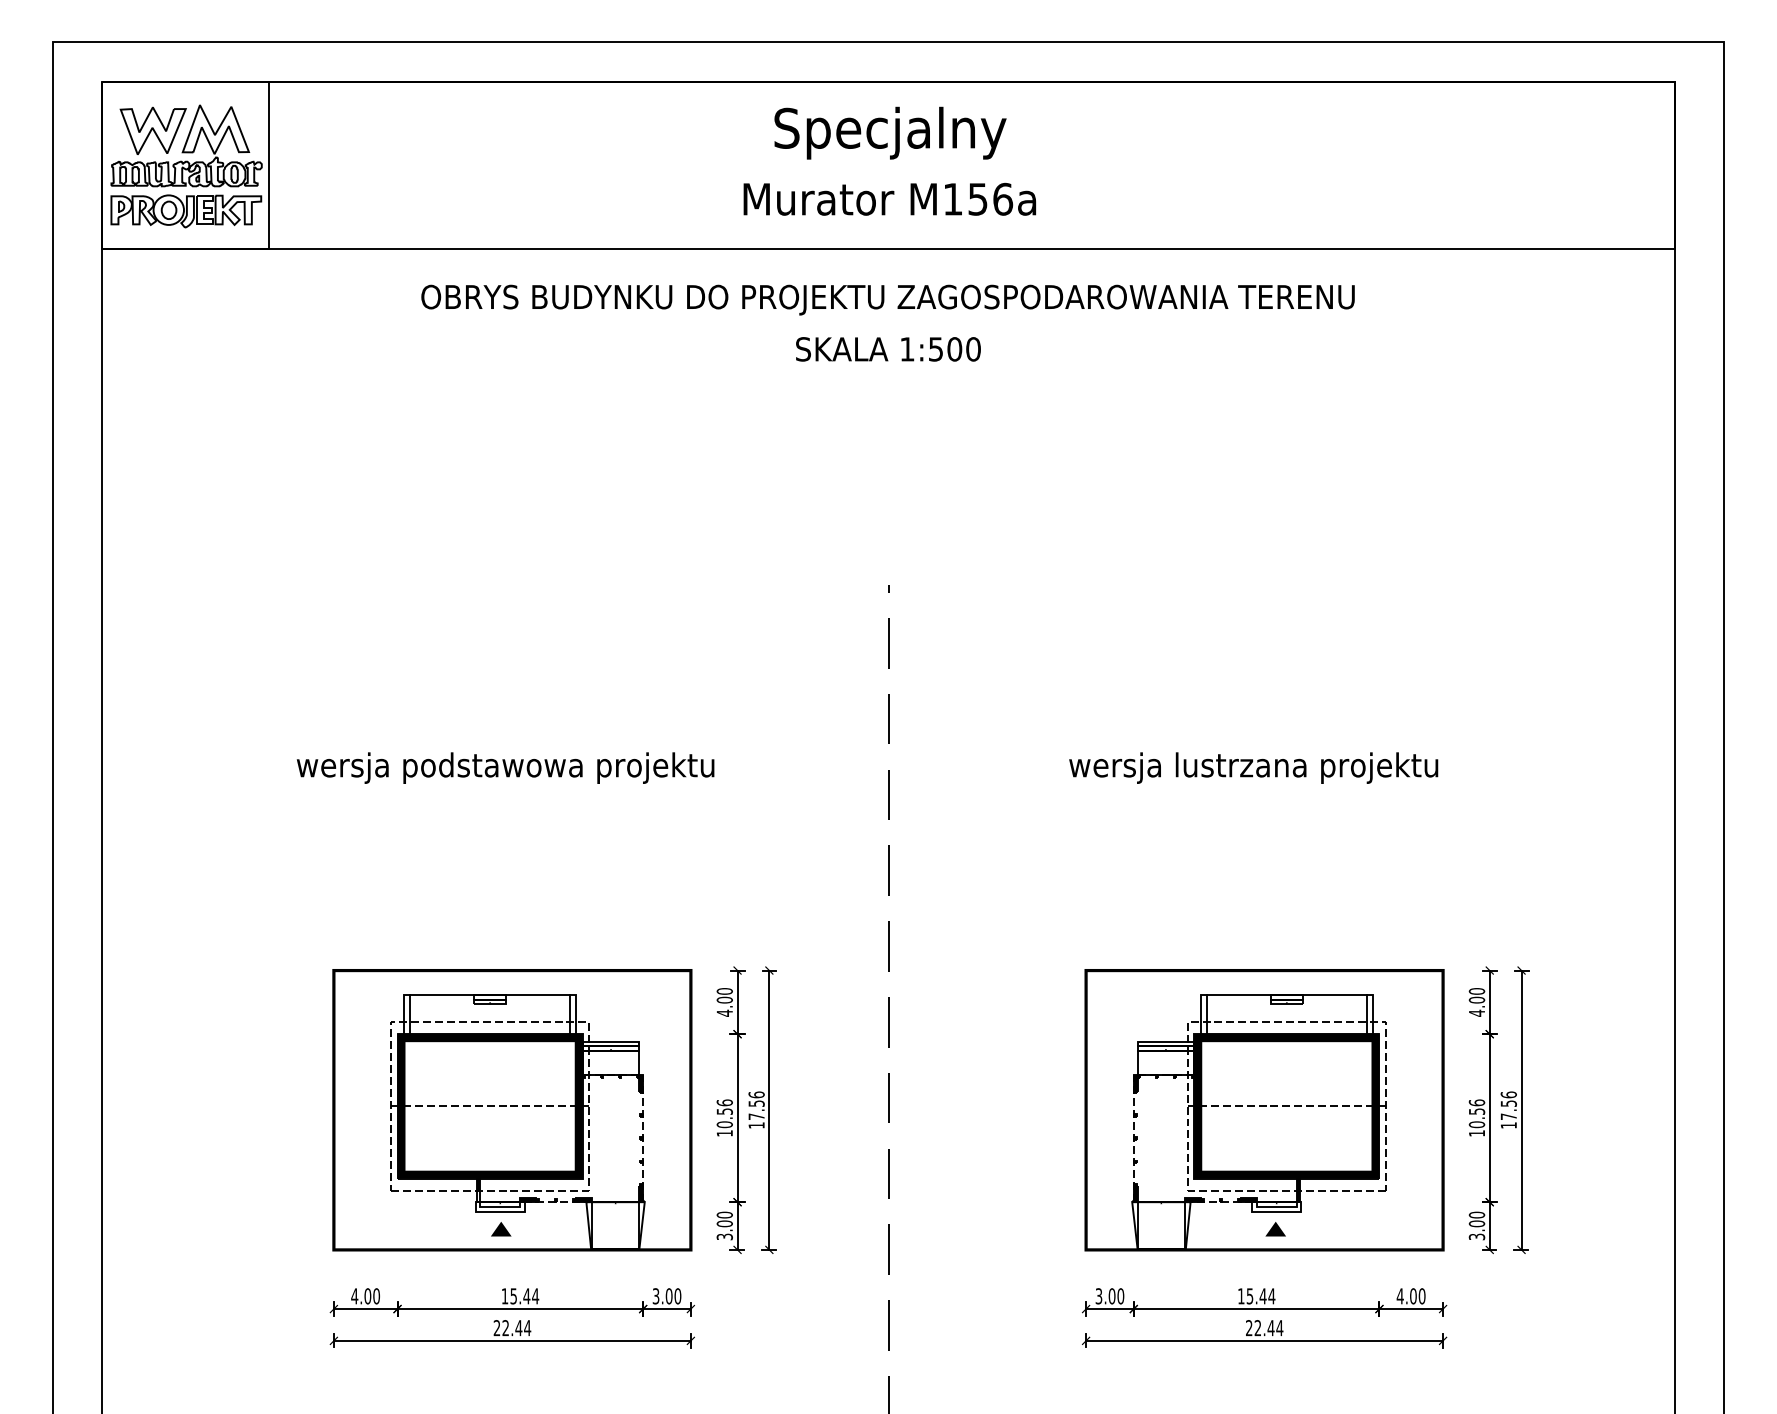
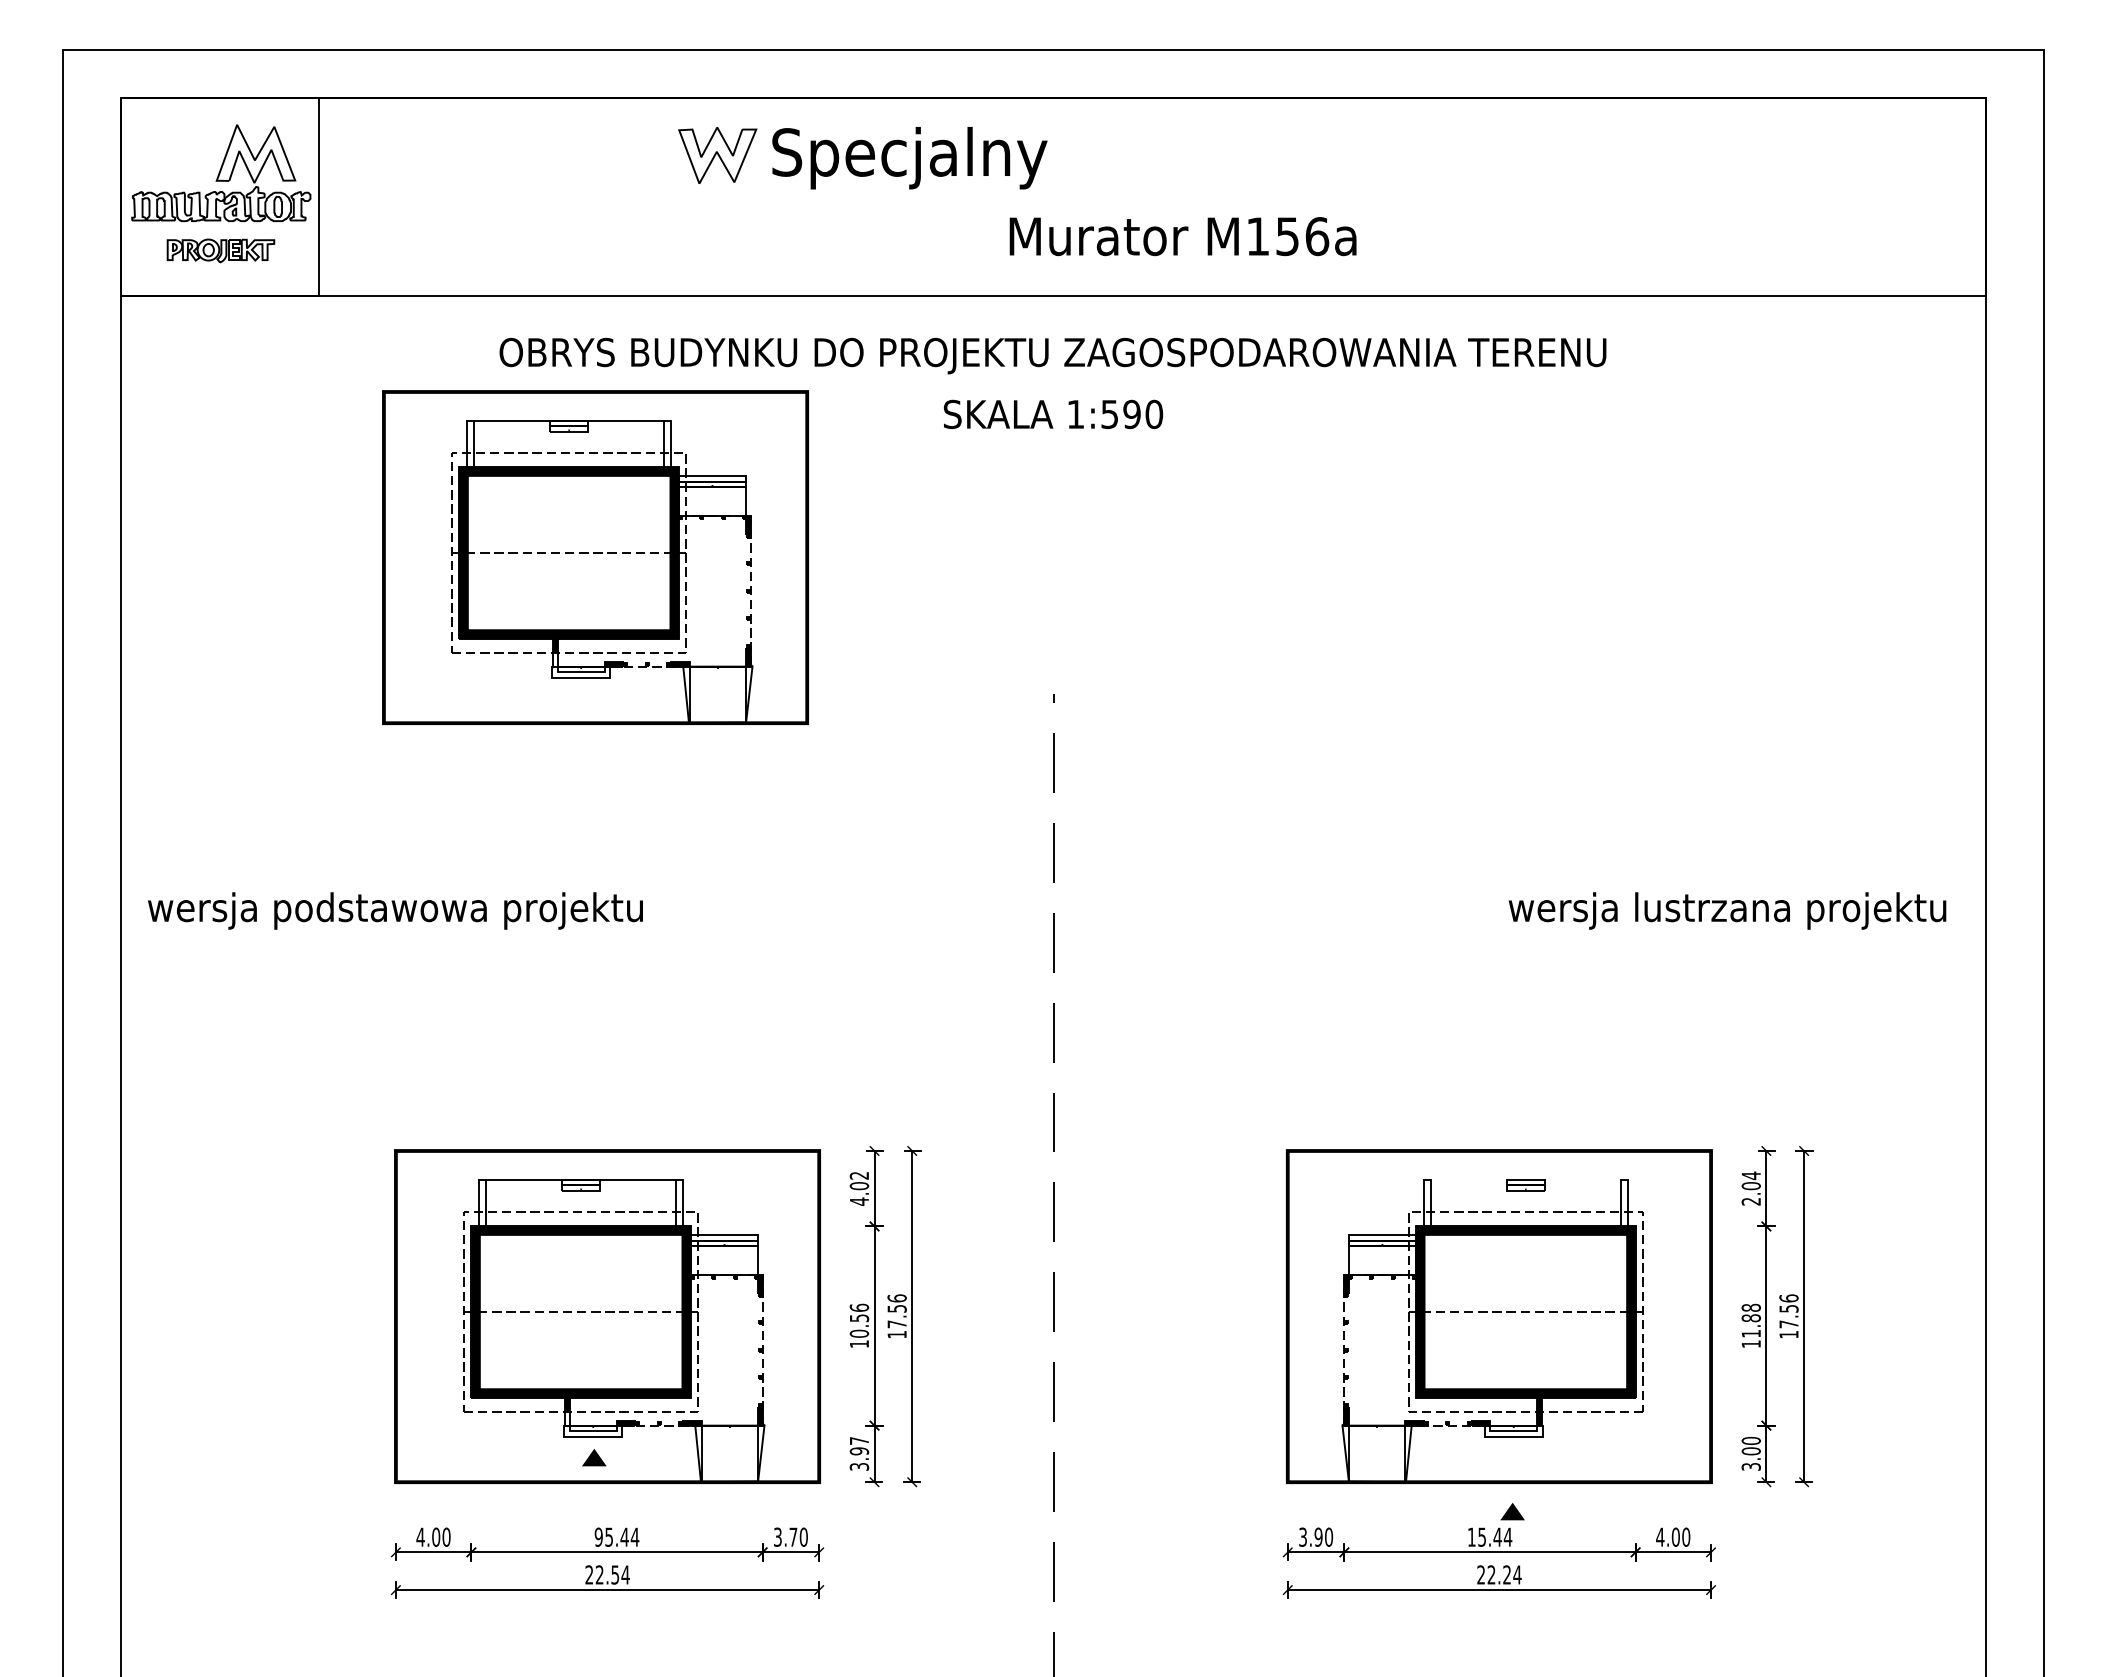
part: (153, 130) -> (717, 155), moved
text: (890, 133) -> (909, 158), moved
text: (889, 199) -> (1182, 236), moved
part: (185, 211) -> (220, 250), size x0.6
text: (954, 349) -> (1131, 414), 1:500 -> 1:590
part: (502, 470) -> (595, 557), added
text: (505, 767) -> (395, 910), moved
text: (1253, 767) -> (1727, 910), moved
text: (724, 991) -> (859, 1175), 4.00 -> 4.02
line: (1286, 994) -> (1525, 1179), removed
text: (1476, 1002) -> (1750, 1188), 4.00 -> 2.04
text: (1476, 1113) -> (1750, 1320), 10.56 -> 11.88
text: (724, 1218) -> (859, 1445), 3.00 -> 3.97
part: (1275, 1229) -> (1512, 1511), moved
text: (504, 1295) -> (598, 1536), 15.44 -> 95.44
text: (669, 1295) -> (793, 1536), 3.00 -> 3.70
text: (1112, 1295) -> (1318, 1536), 3.00 -> 3.90
text: (519, 1327) -> (615, 1574), 22.44 -> 22.54
text: (1270, 1327) -> (1506, 1574), 22.44 -> 22.24

